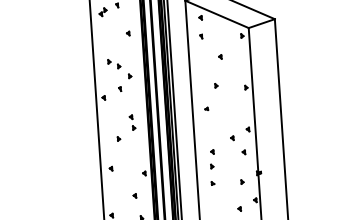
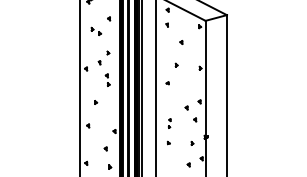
part: (114, 62) -> (96, 30), moved
part: (132, 121) -> (107, 79), moved
part: (212, 159) -> (169, 123), size x0.6

